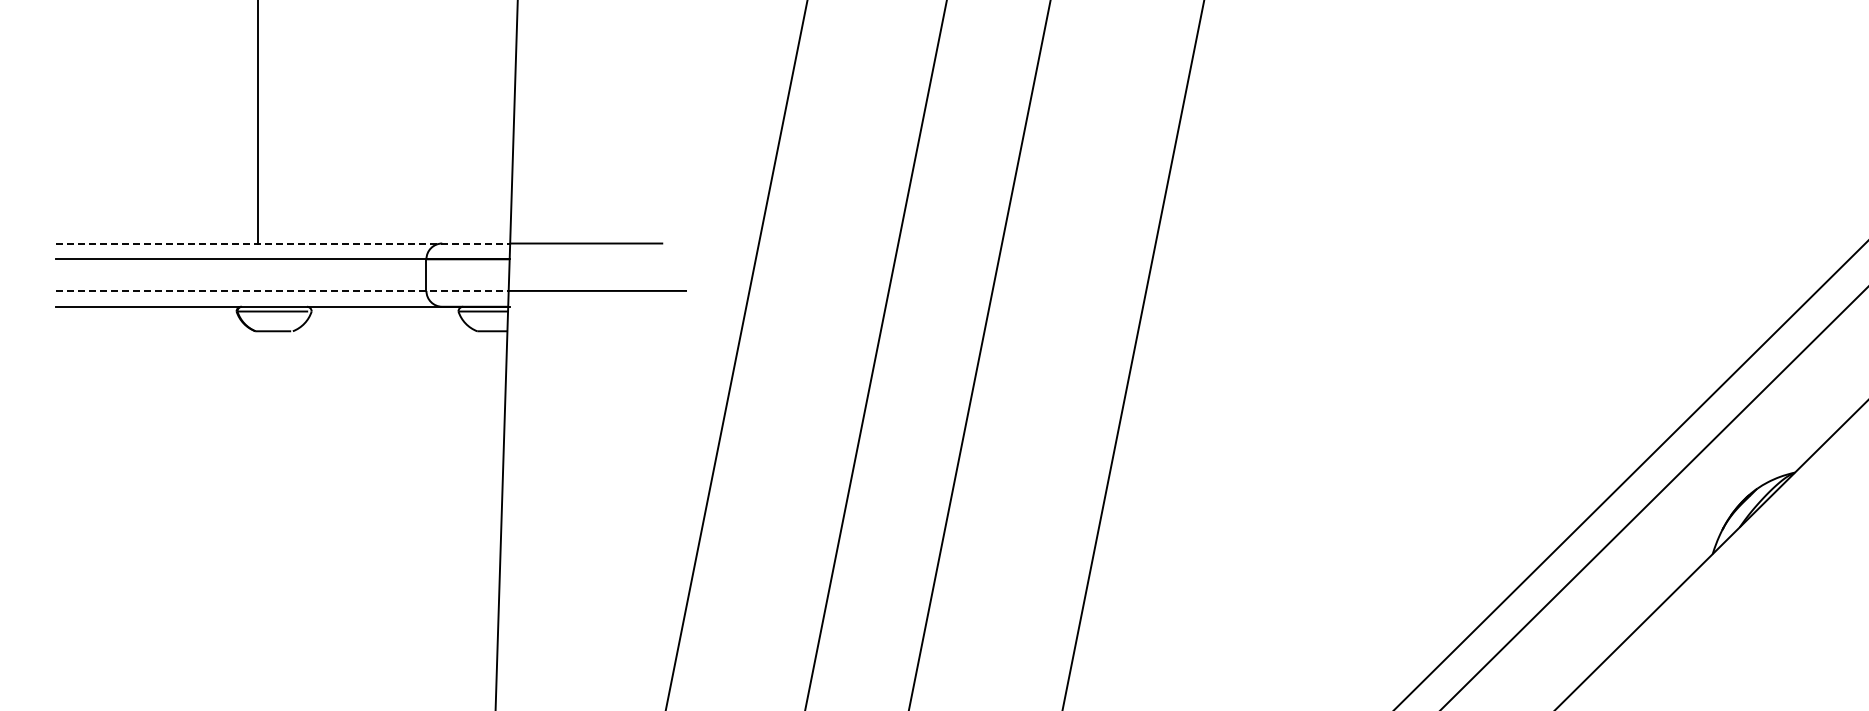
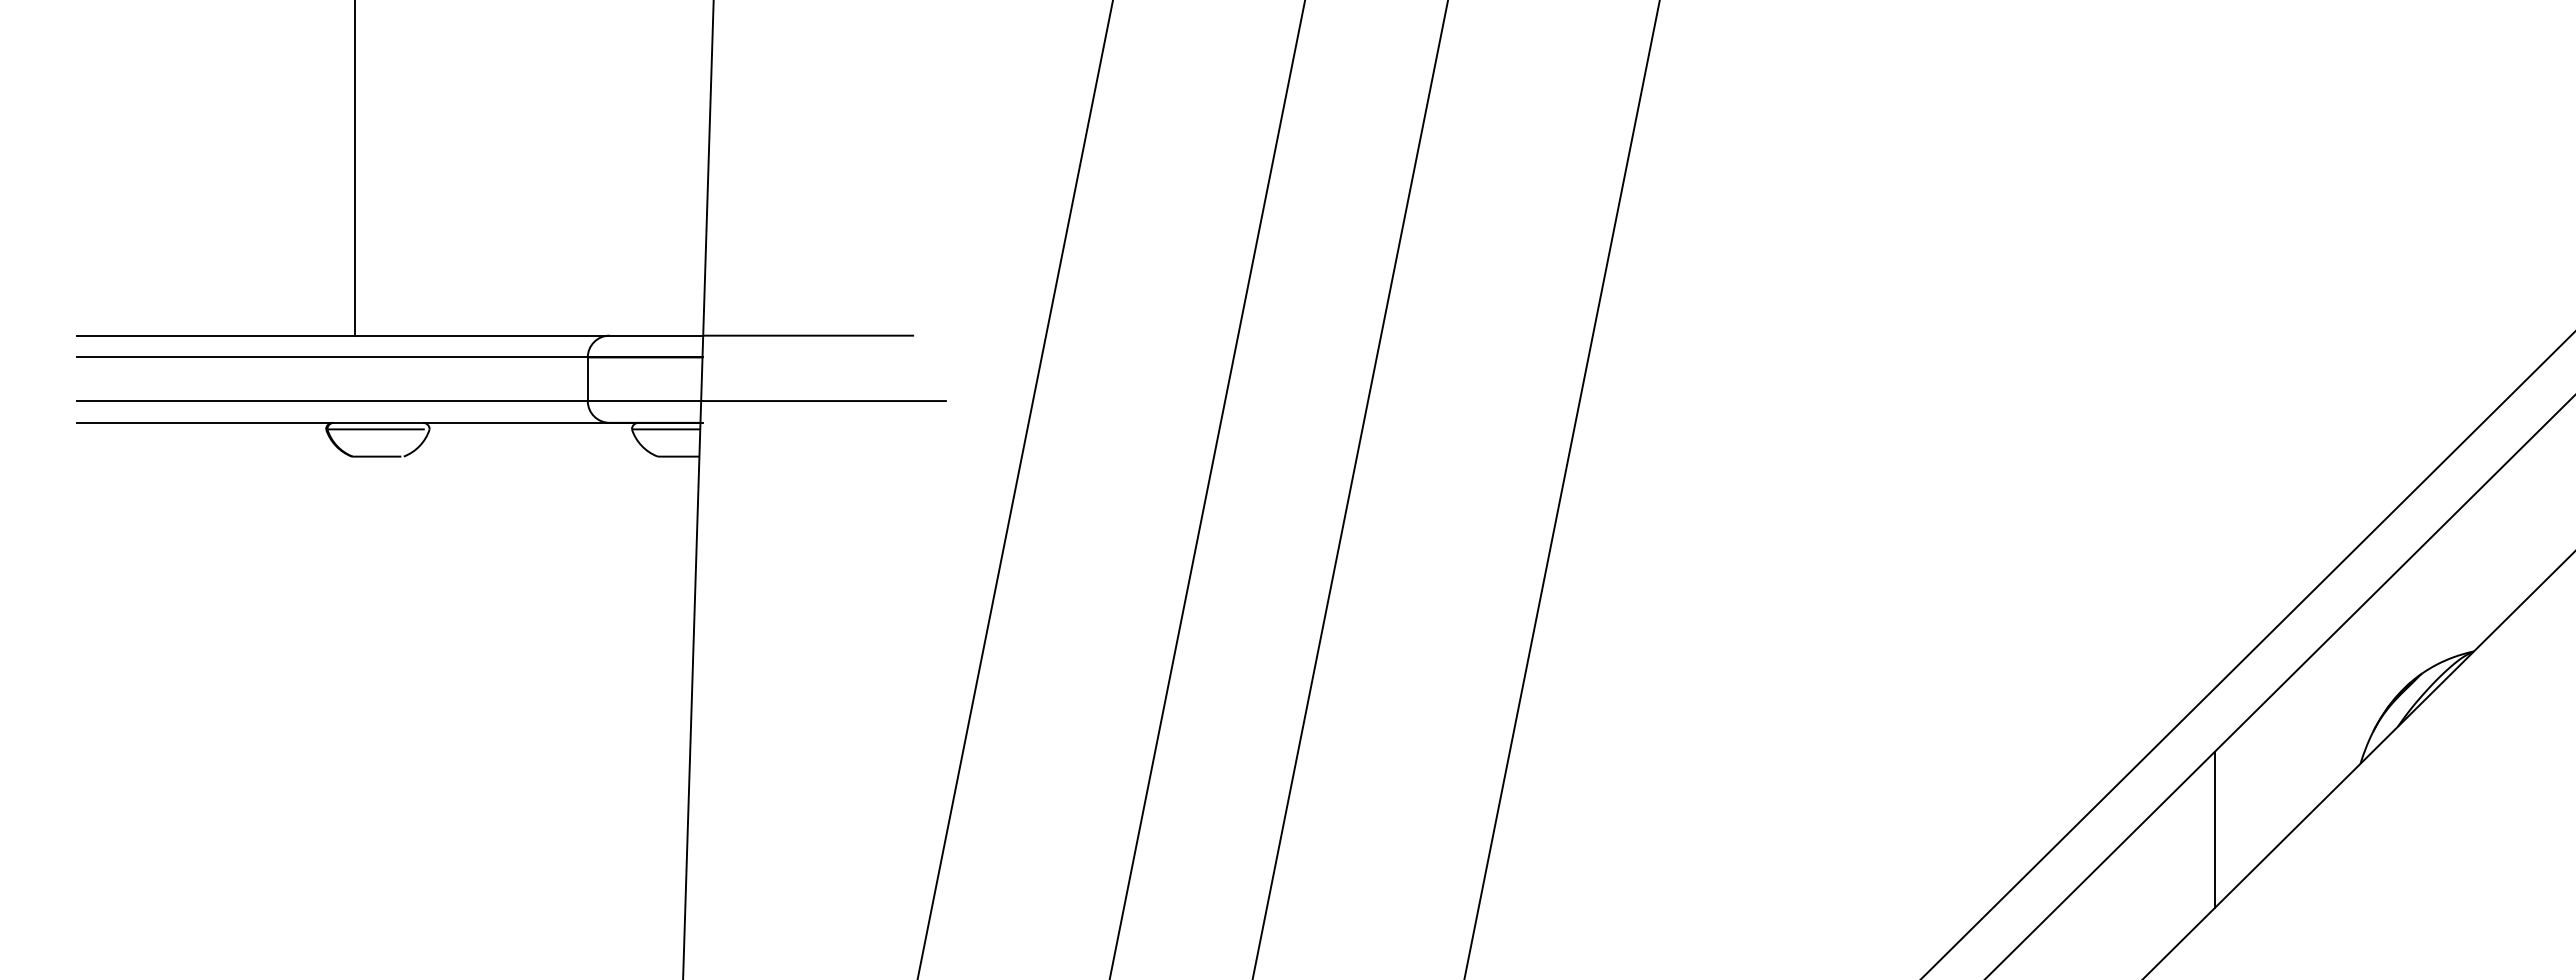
line: (283, 243) -> (390, 335), dashed -> solid
line: (283, 290) -> (390, 400), dashed -> solid
line: (1606, 601) -> (2214, 829), added

